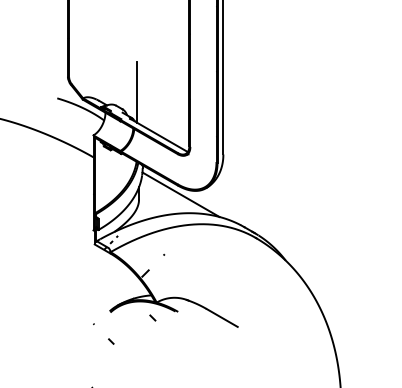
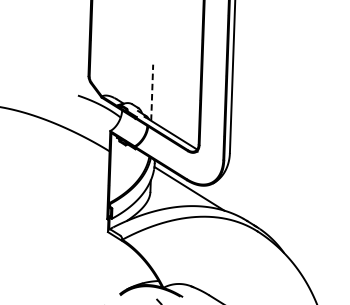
line: (137, 92) -> (152, 92), solid -> dashed
hatch: (134, 256) -> (144, 244), removed

